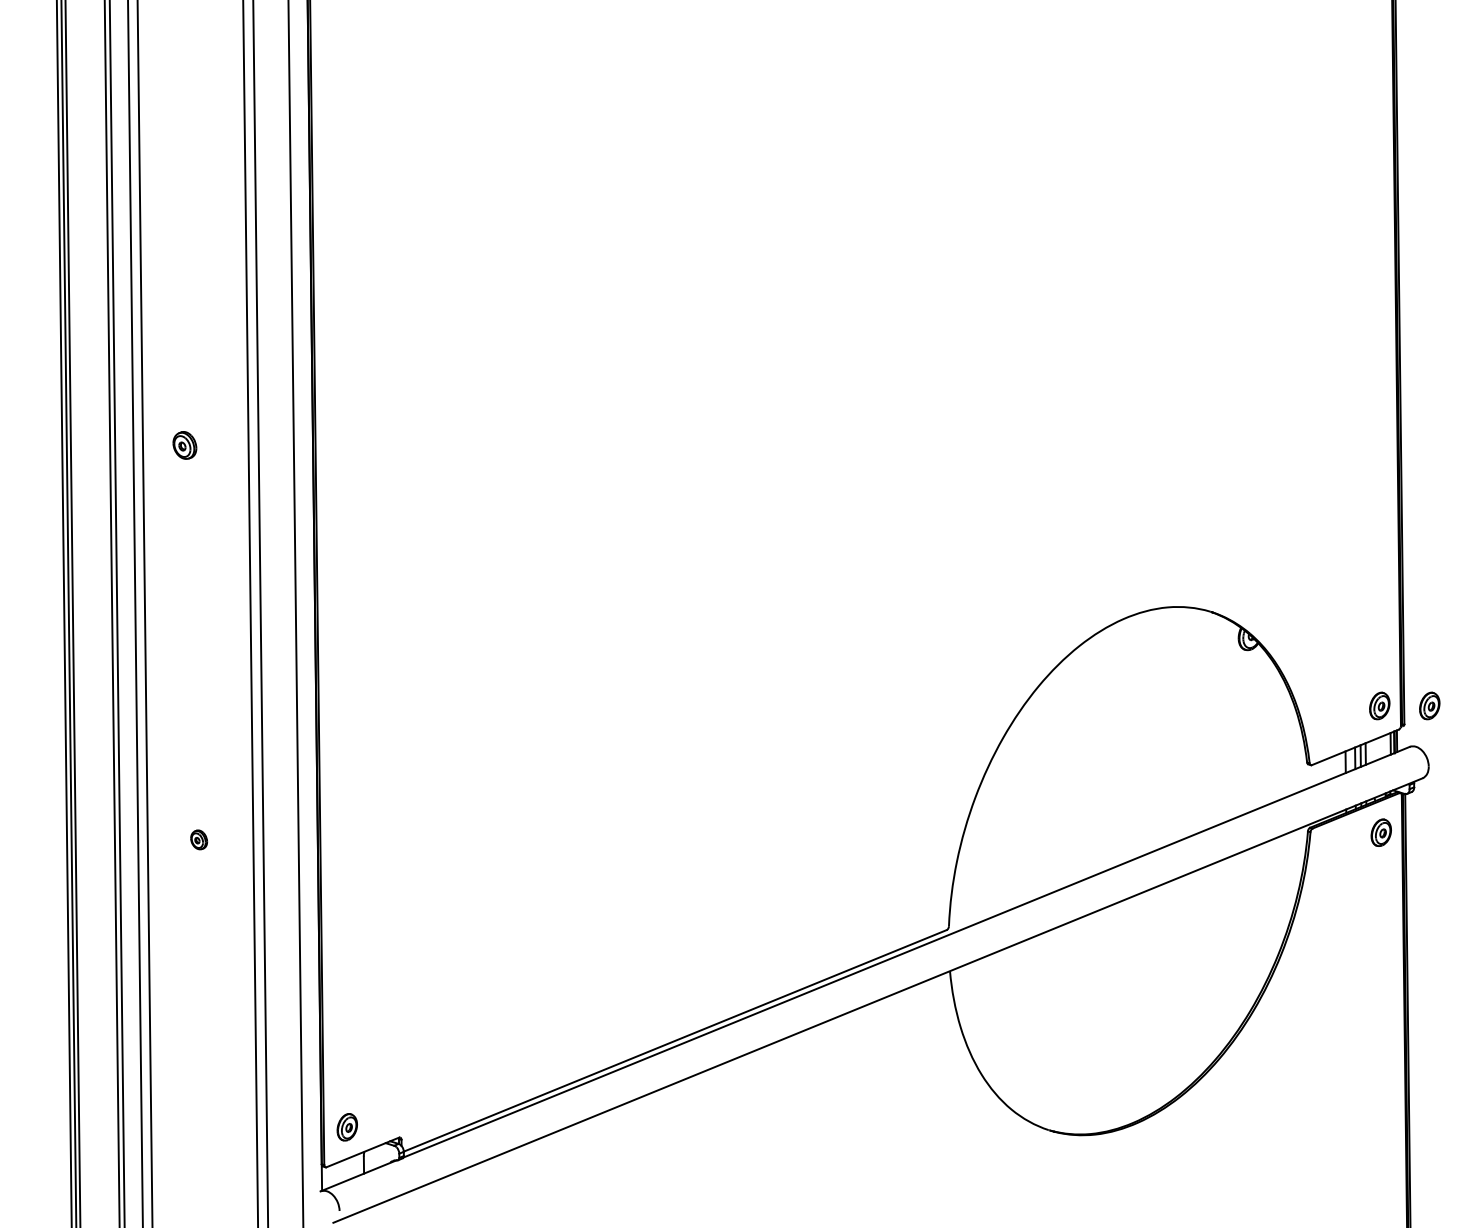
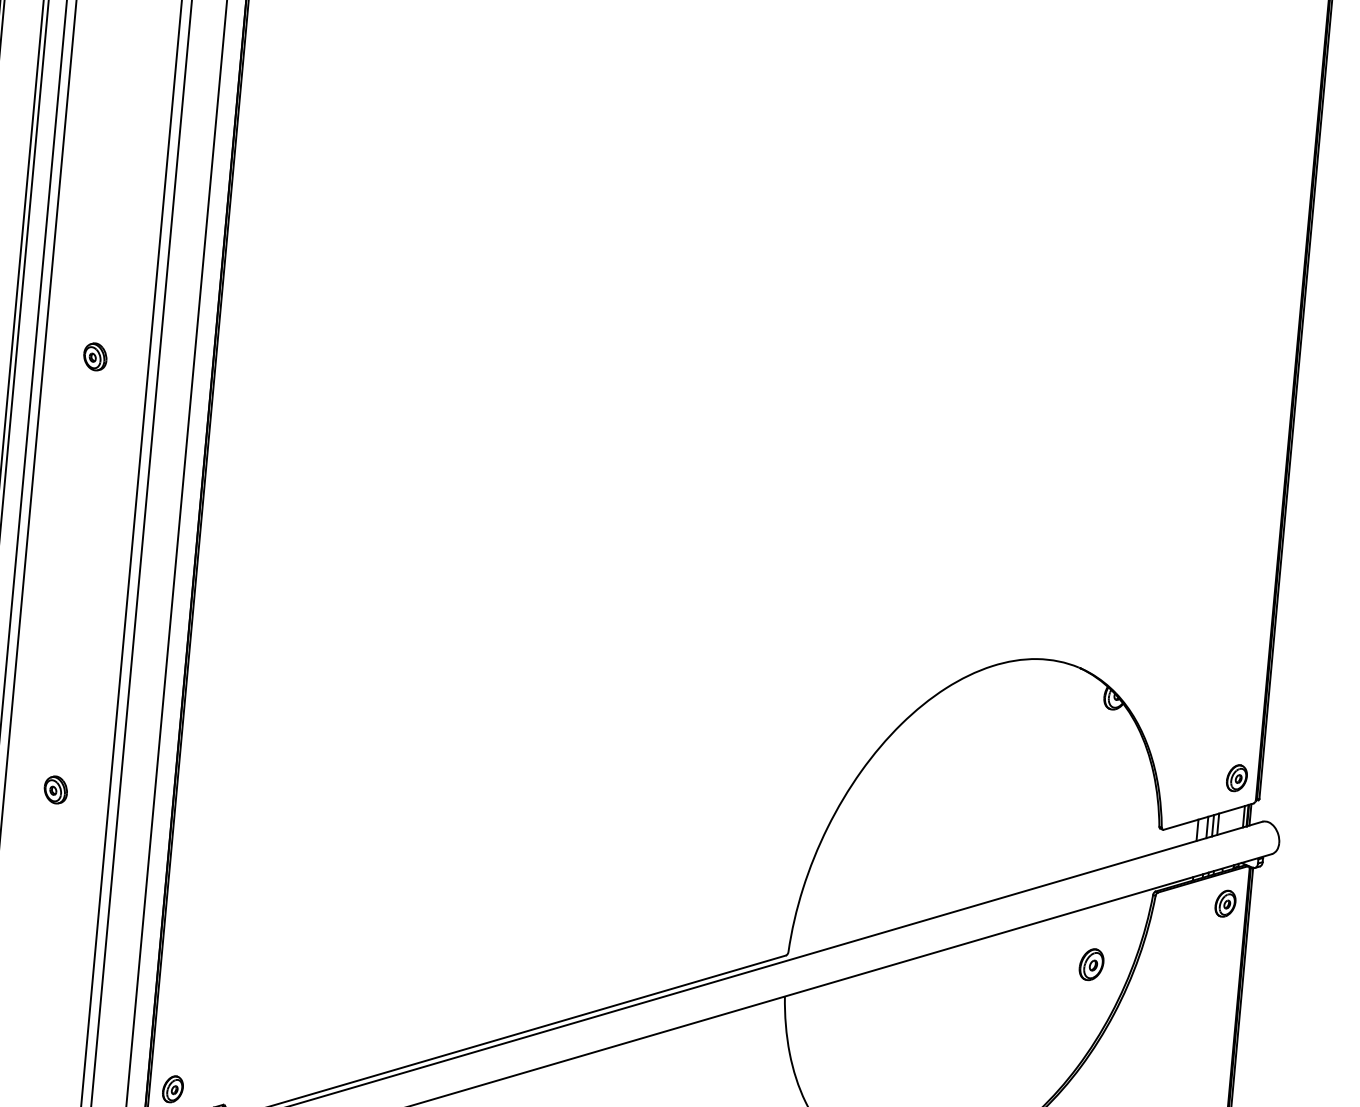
part: (184, 445) -> (94, 356), moved
part: (1429, 705) -> (1286, 782), removed
part: (198, 839) -> (55, 789), size x1.43
part: (1253, 907) -> (1091, 964), added

